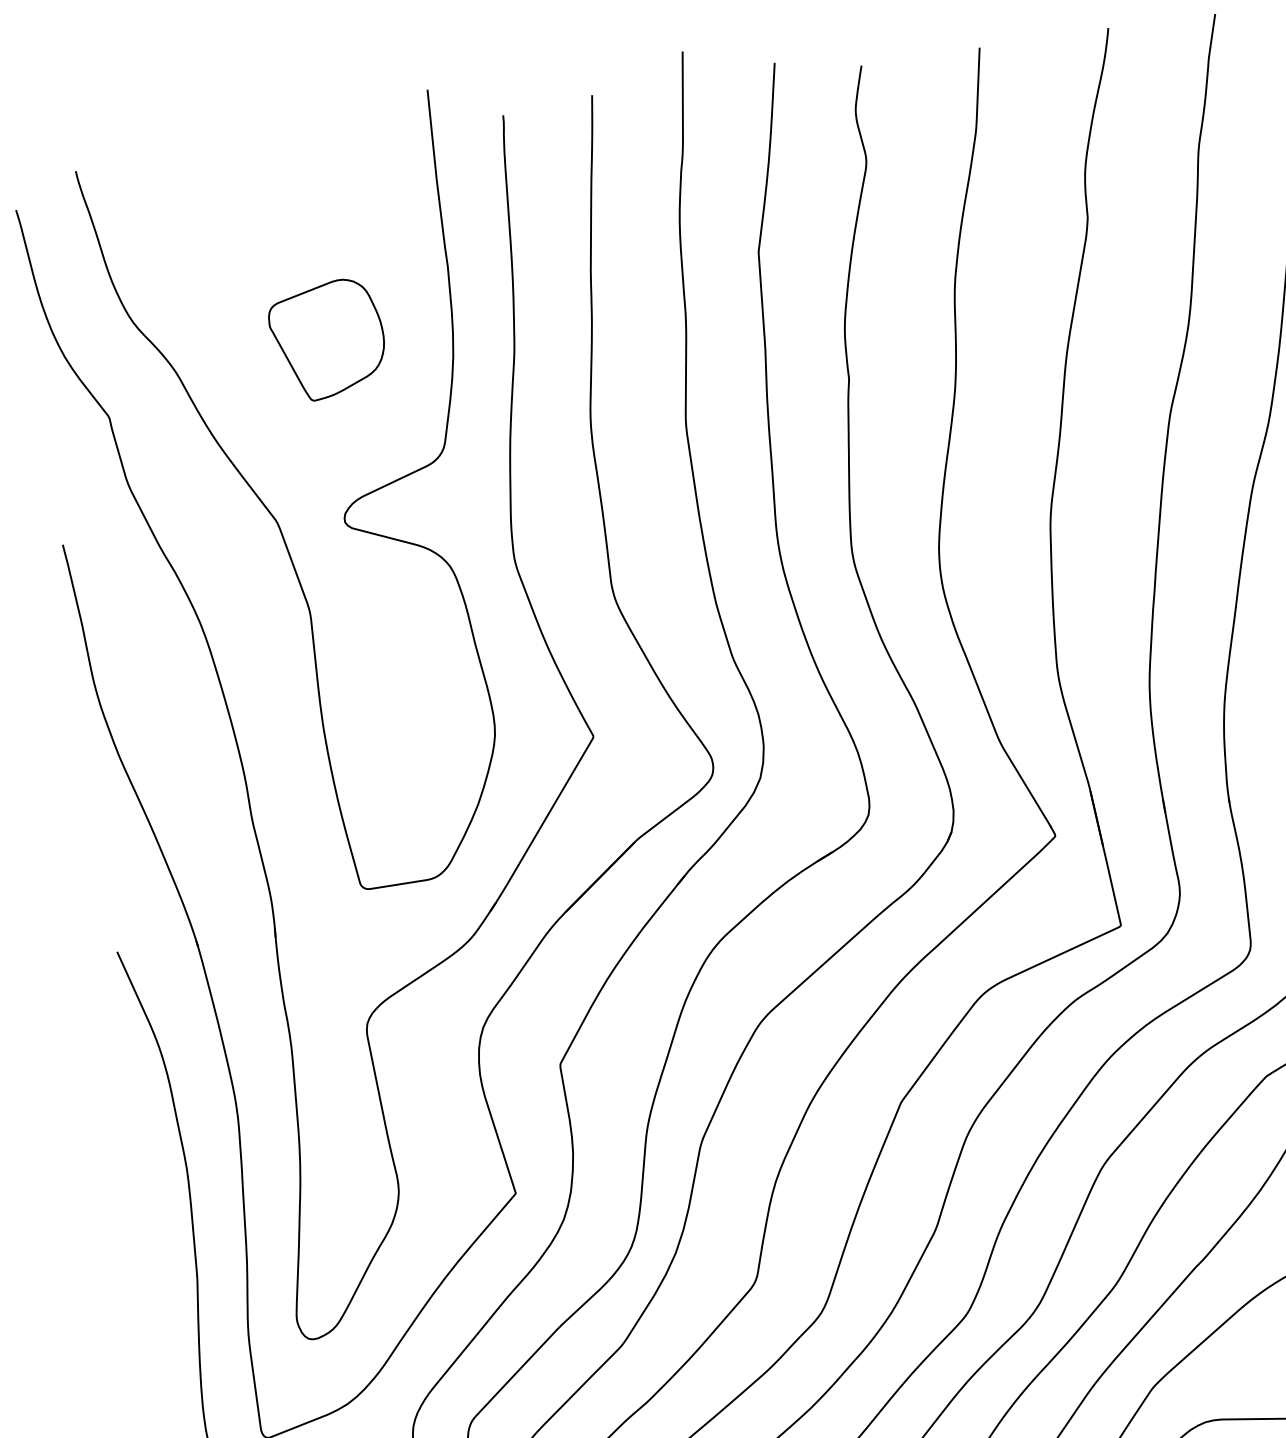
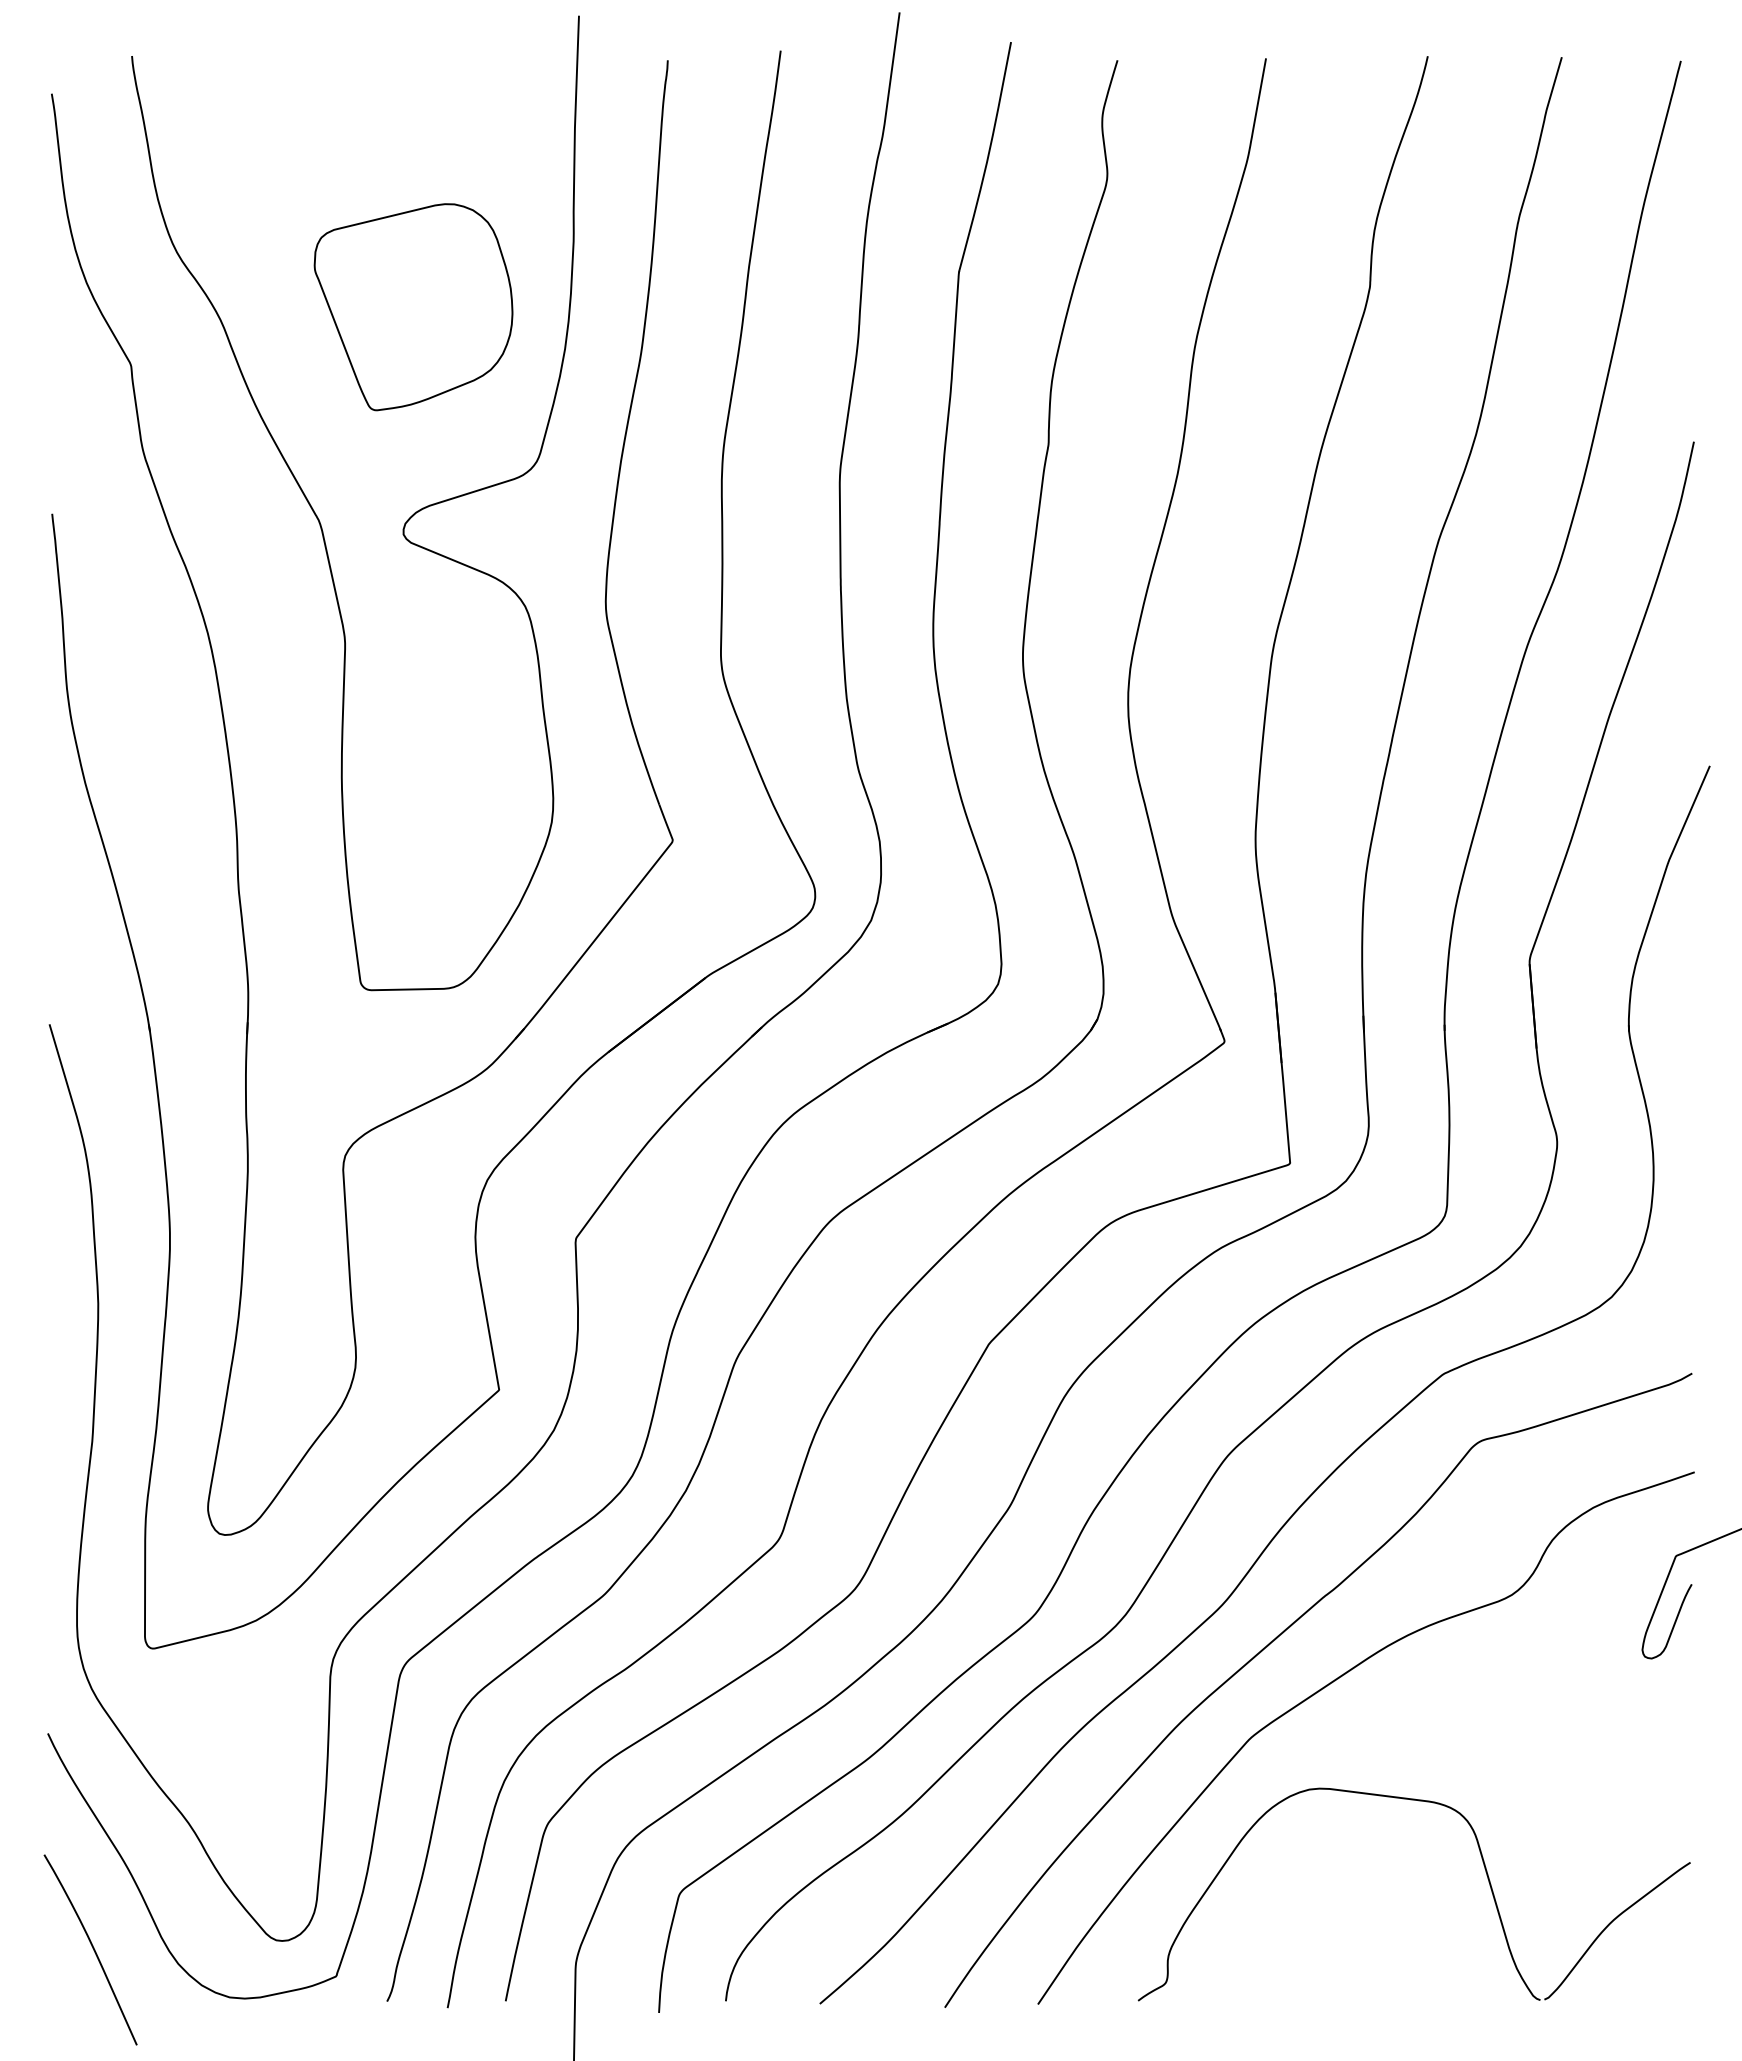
part: (327, 340) -> (413, 307), size x1.43

